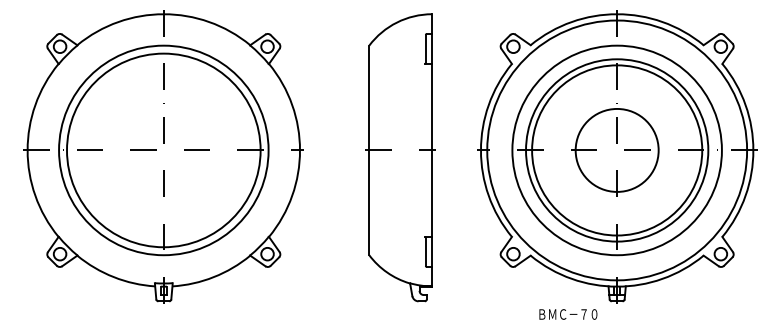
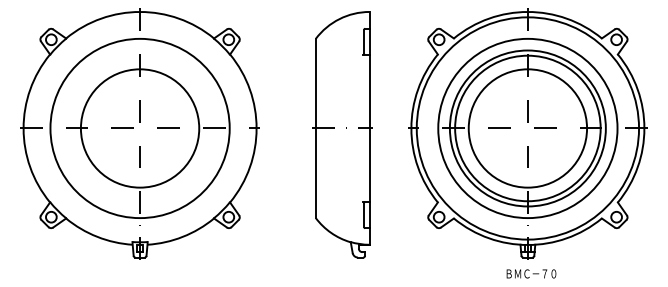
circle: (163, 150) -> (139, 128), size x0.71
circle: (617, 150) -> (528, 128), size x1.67
text: (568, 314) -> (531, 273), moved

